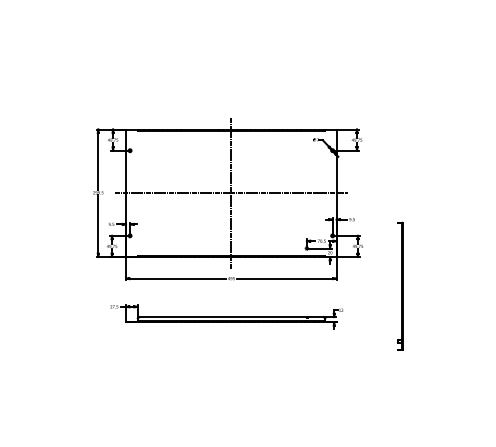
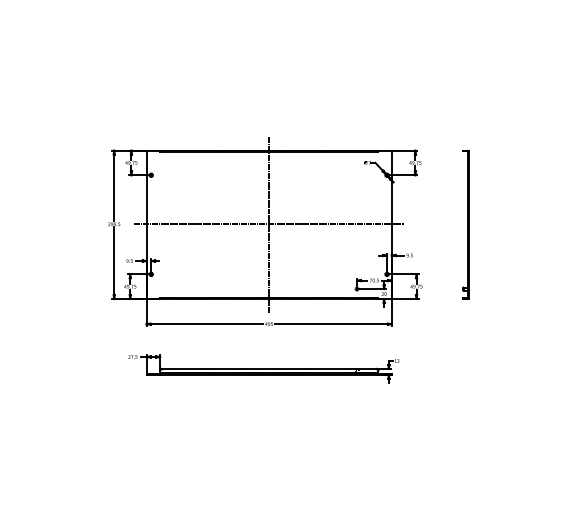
part: (400, 285) -> (466, 223), moved

